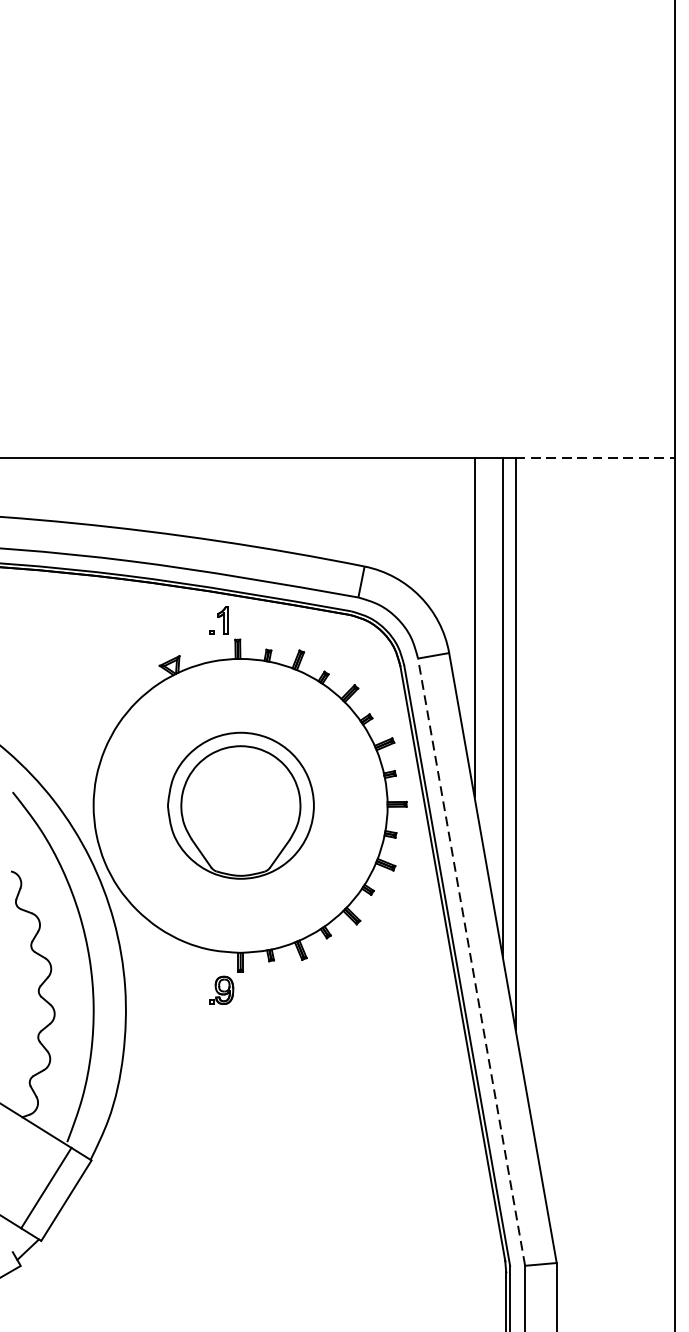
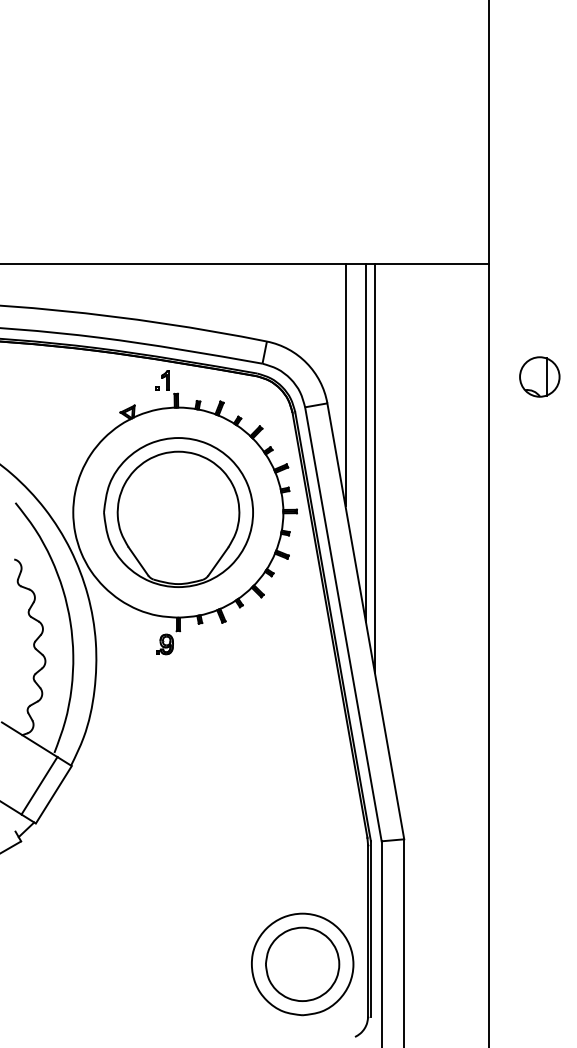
line: (596, 458) -> (432, 264), dashed -> solid
part: (240, 805) -> (178, 512), size x1.43
line: (471, 961) -> (343, 623), dashed -> solid

